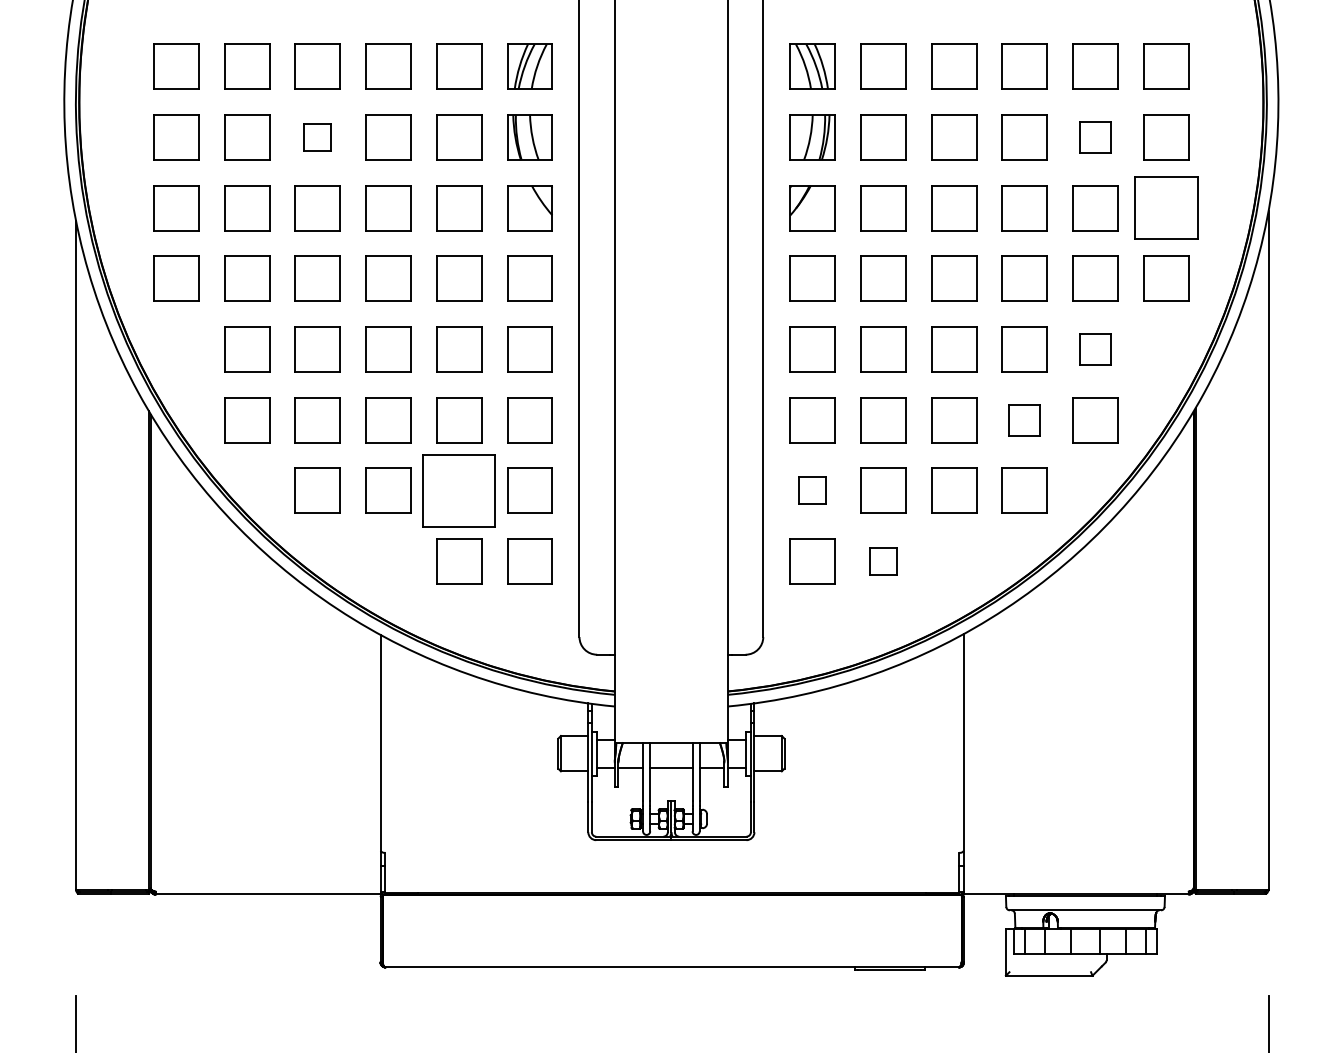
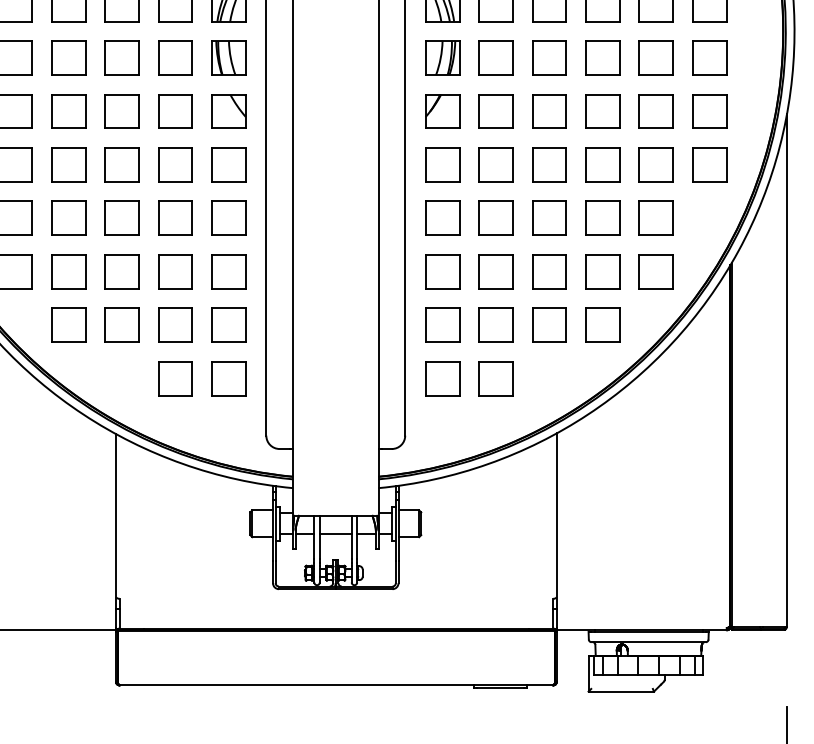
part: (317, 137) -> (68, 58), size x1.67
part: (1095, 137) -> (656, 58), size x1.43
part: (1166, 208) -> (709, 111), size x0.71
part: (1095, 349) -> (656, 218), size x1.43
part: (1024, 420) -> (602, 272), size x1.43
part: (459, 490) -> (175, 324), size x0.62
part: (812, 490) -> (442, 324), size x1.67
part: (883, 561) -> (496, 378), size x1.67

